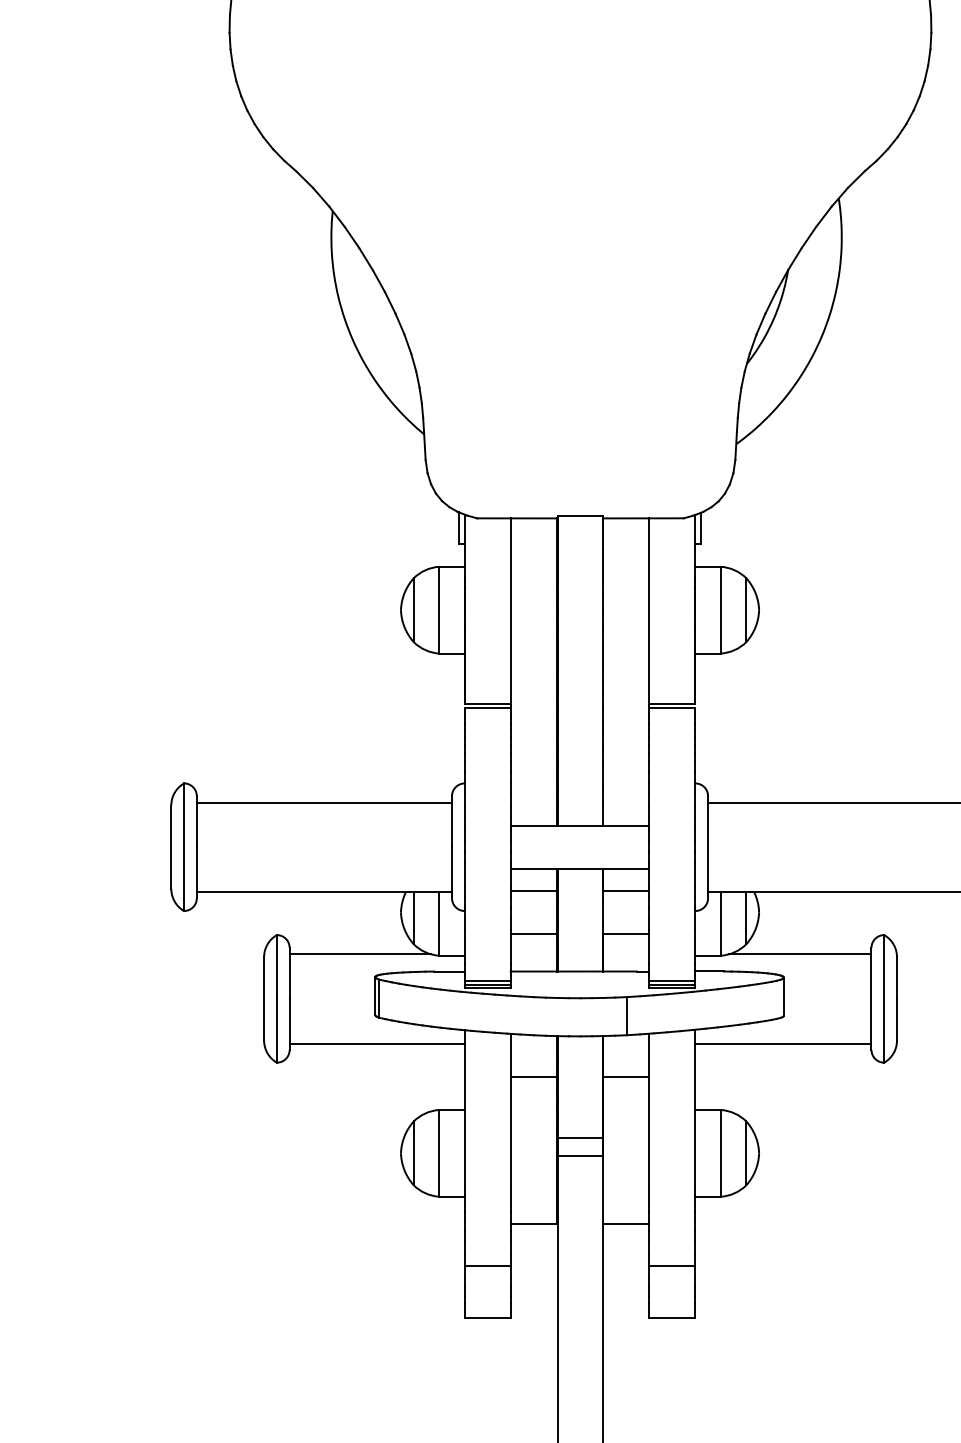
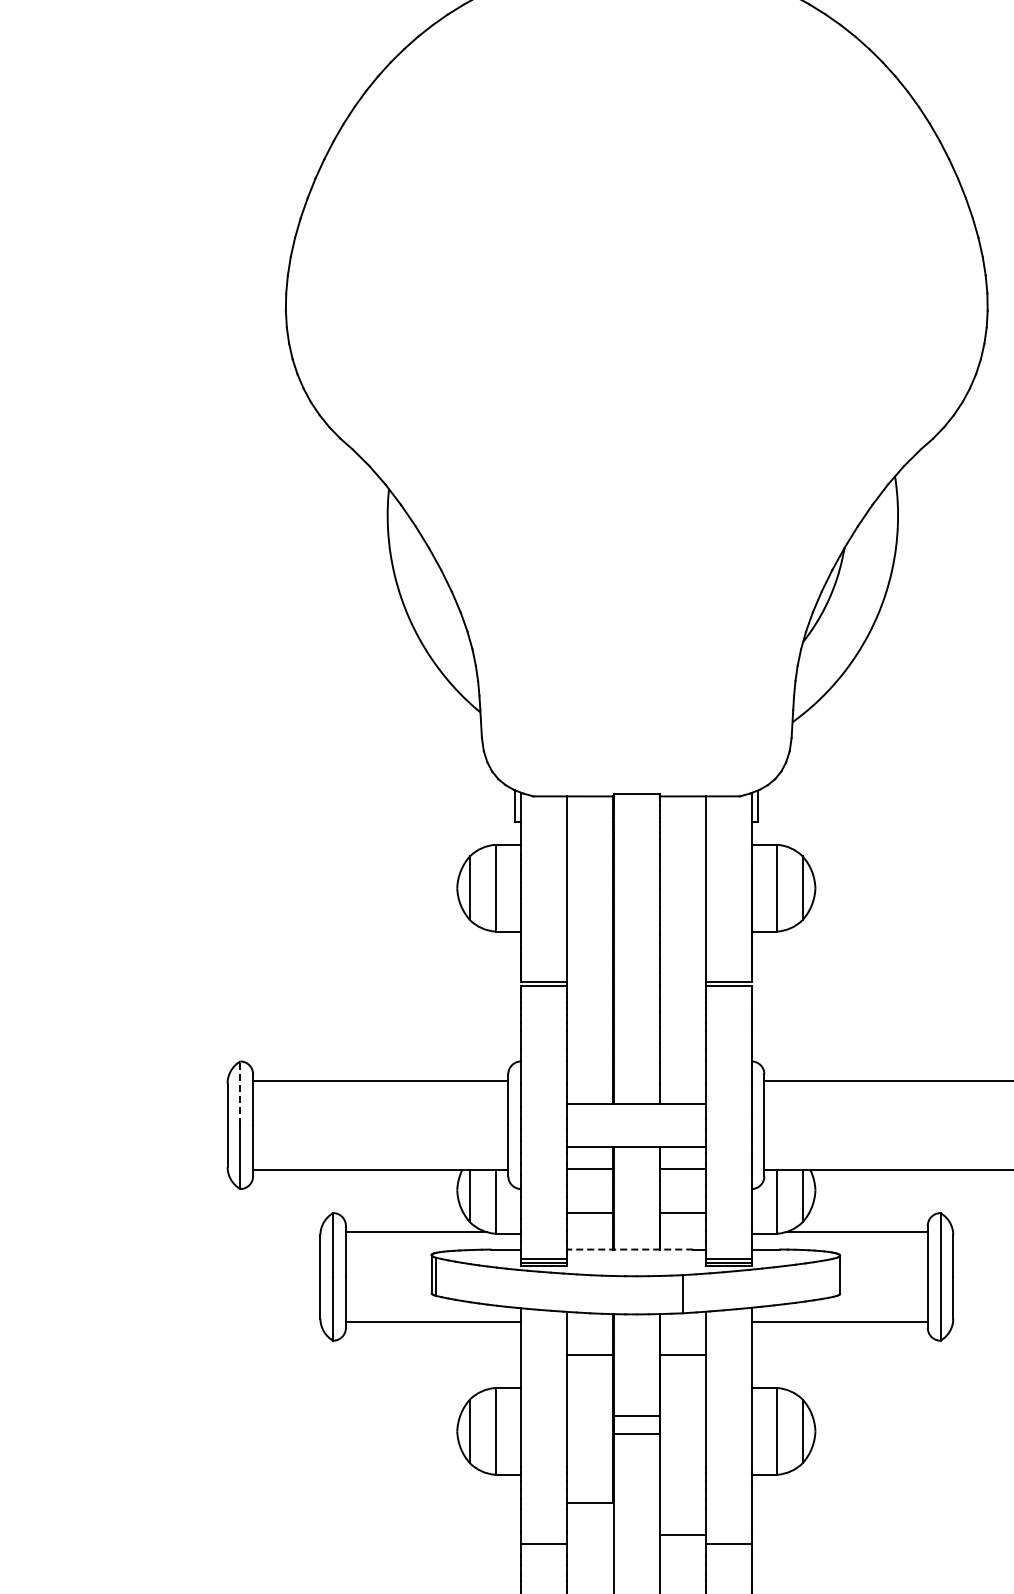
line: (184, 815) -> (240, 1093), solid -> dashed
line: (573, 971) -> (629, 1249), solid -> dashed
line: (626, 1224) -> (682, 1534), moved

